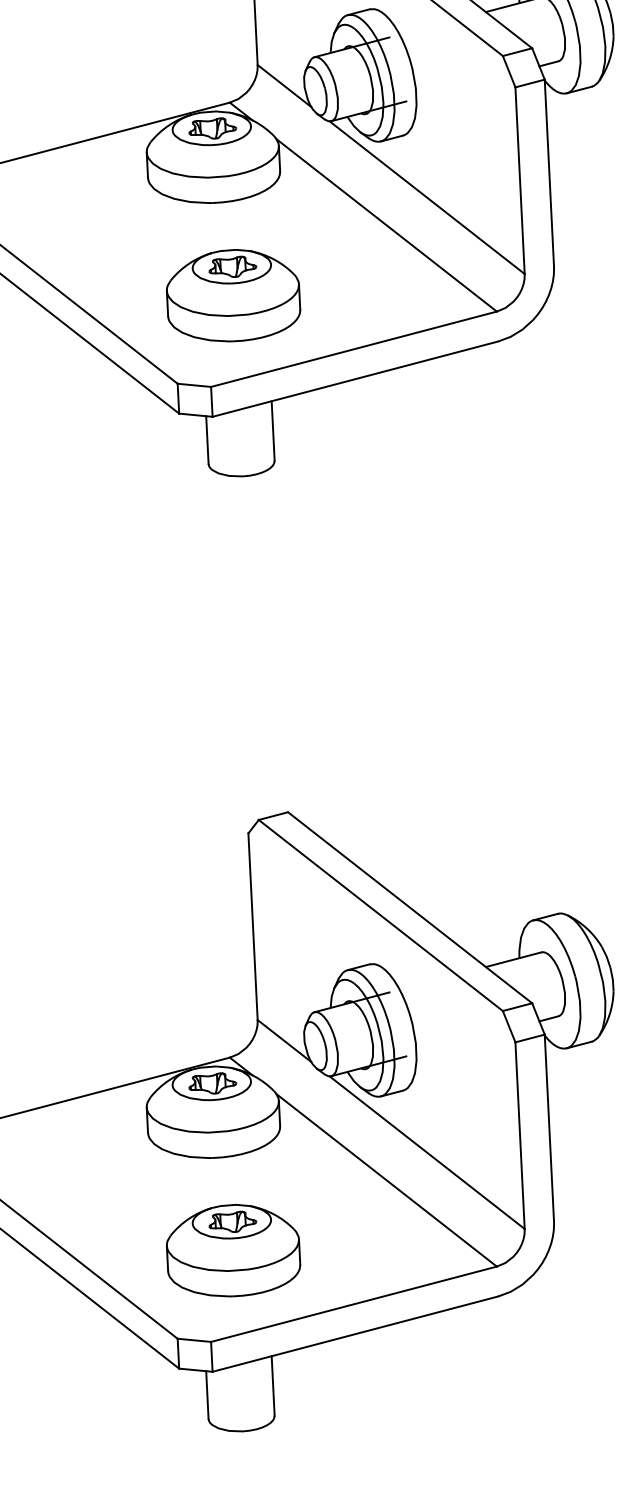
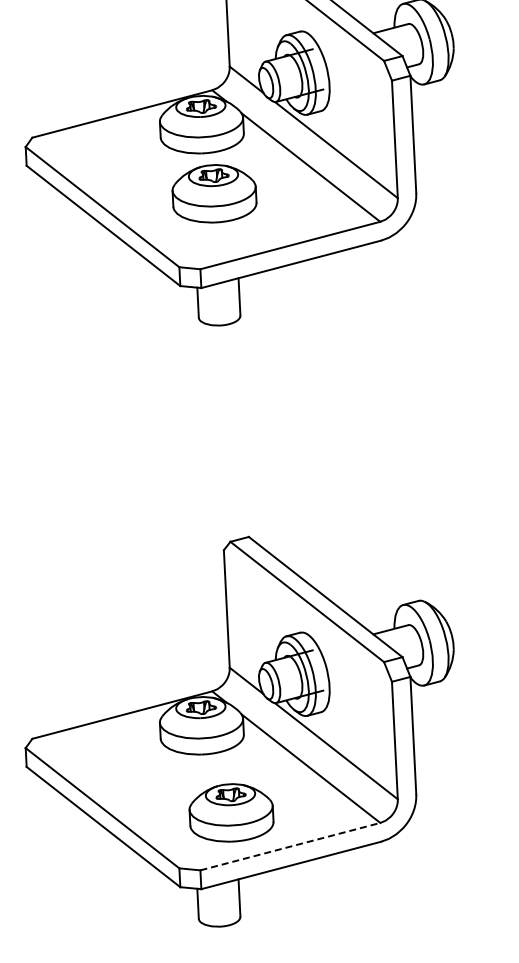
part: (233, 295) -> (214, 193), moved
part: (233, 1249) -> (231, 812), moved
line: (354, 1304) -> (290, 846), solid -> dashed

